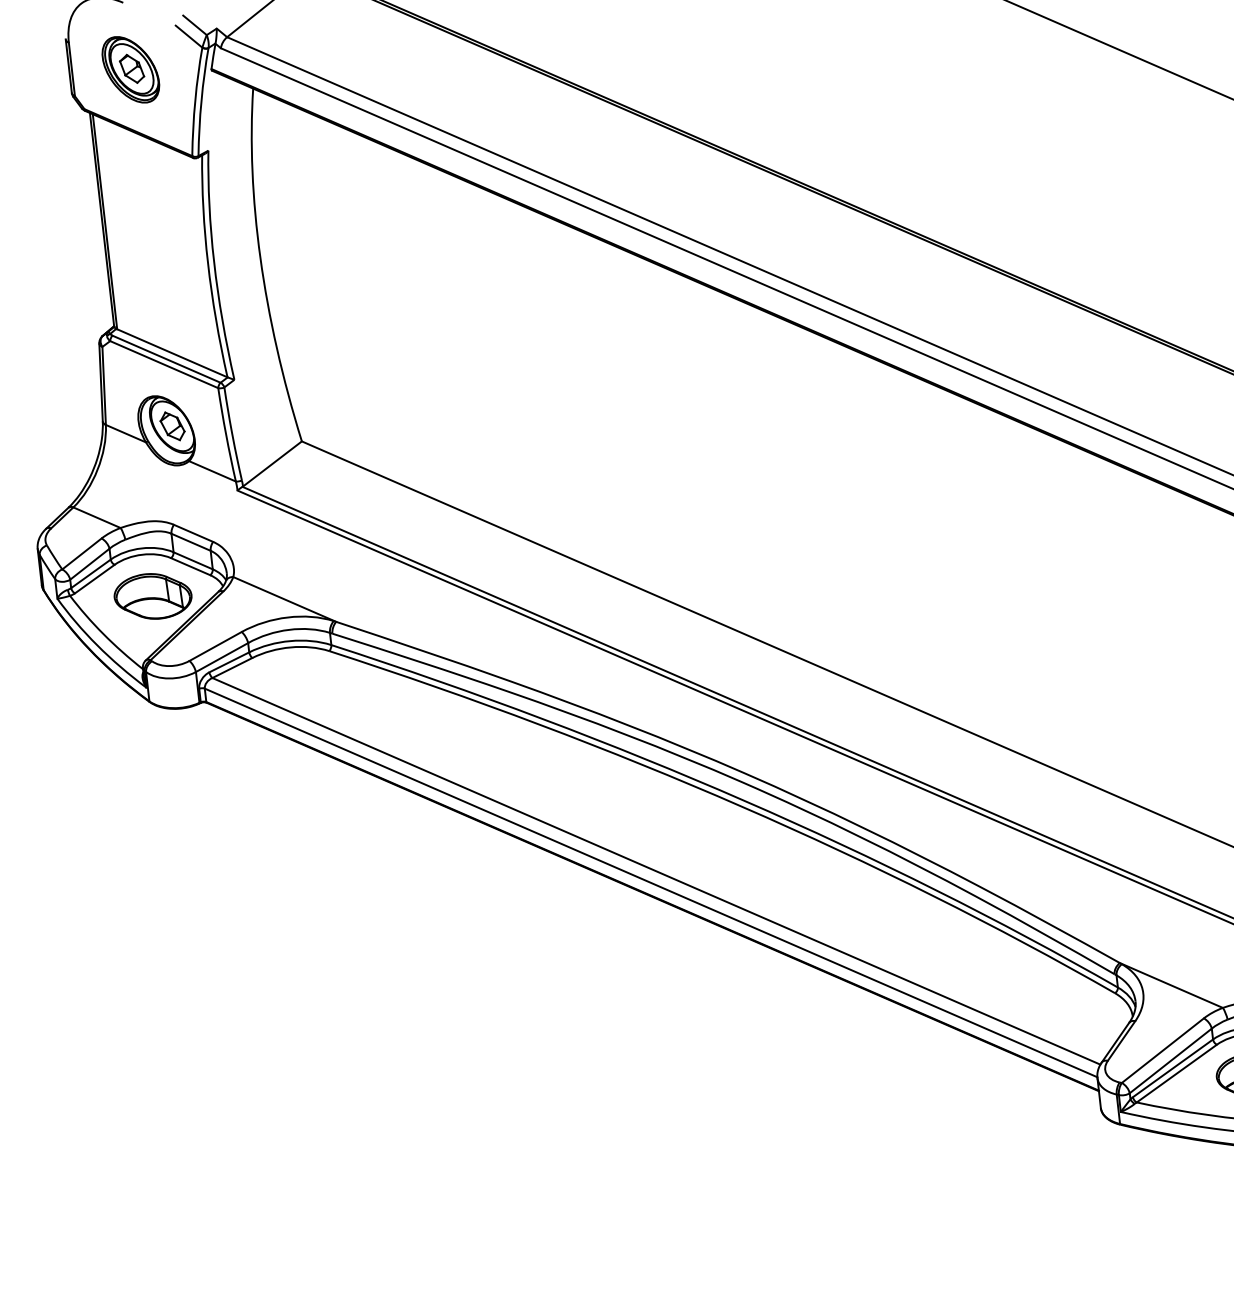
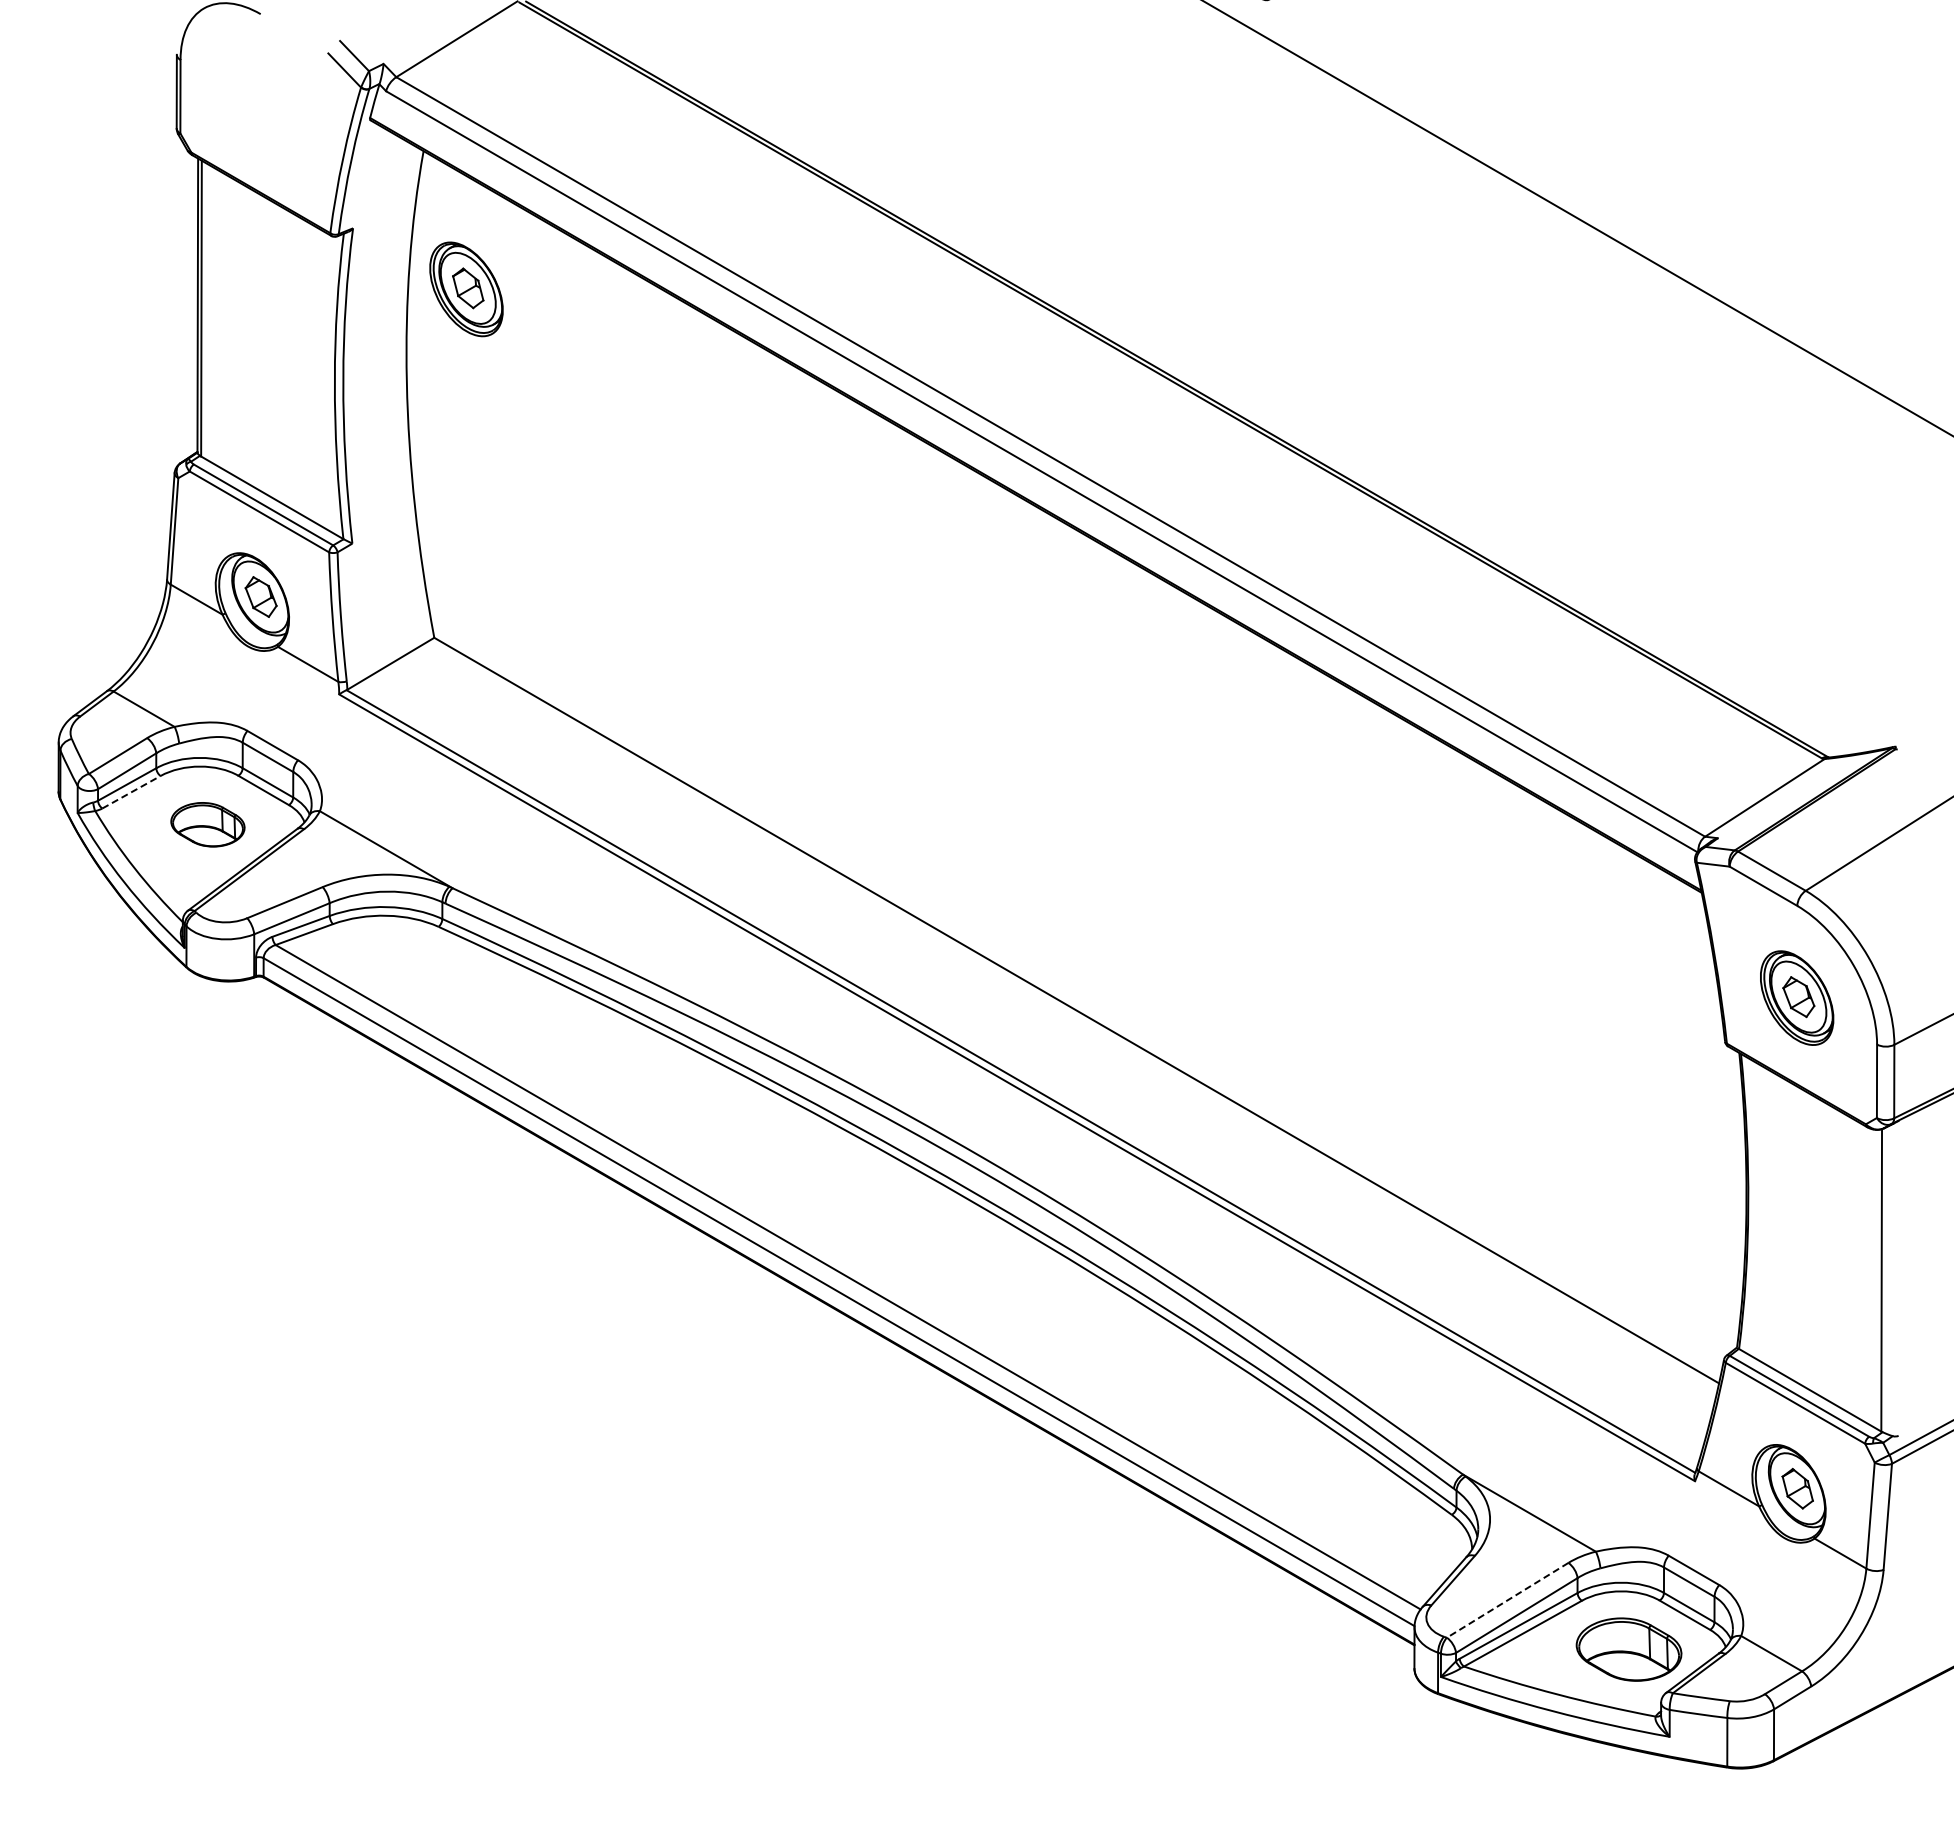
part: (130, 69) -> (466, 289), moved
line: (94, 579) -> (131, 792), solid -> dashed
part: (152, 596) -> (207, 824), size x0.7
line: (1162, 1050) -> (1507, 1600), solid -> dashed

